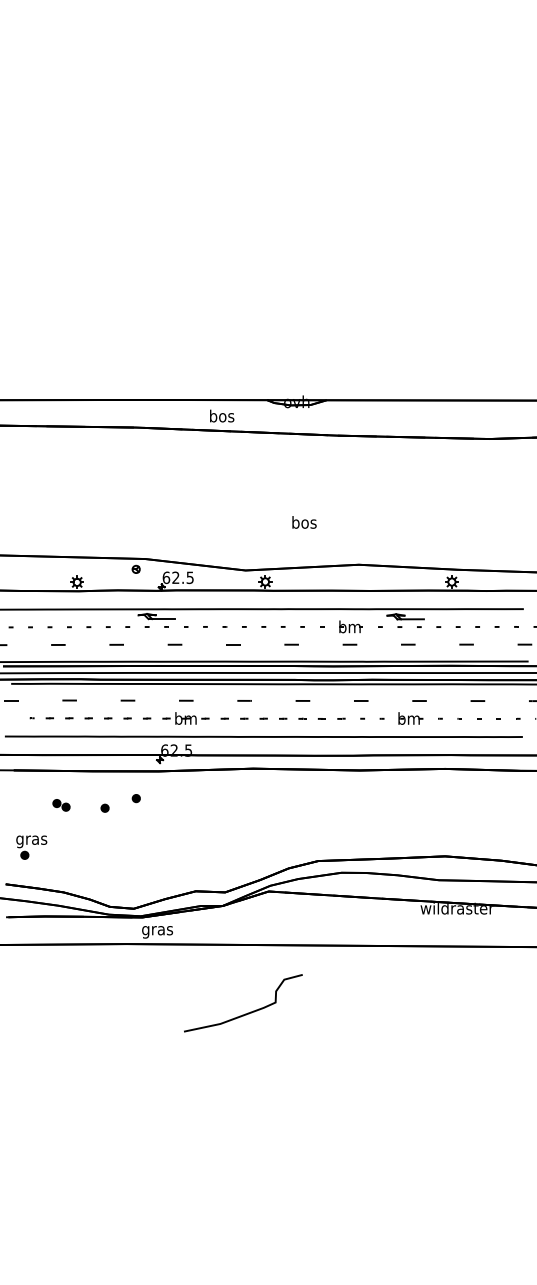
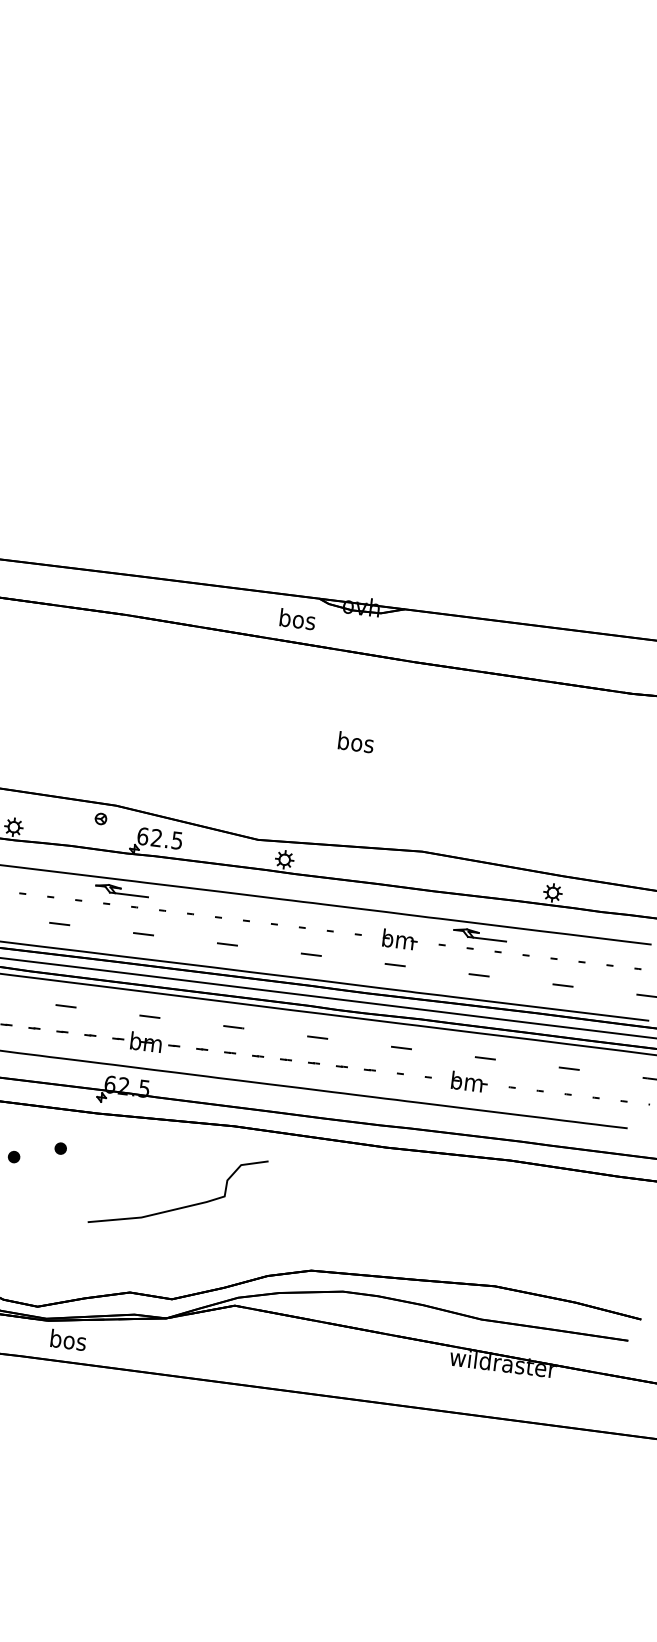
text: (222, 415) -> (298, 618), moved
text: (304, 522) -> (356, 742), moved
text: (157, 930) -> (67, 1342), gras -> bos
curve: (245, 1013) -> (179, 1206), moved

